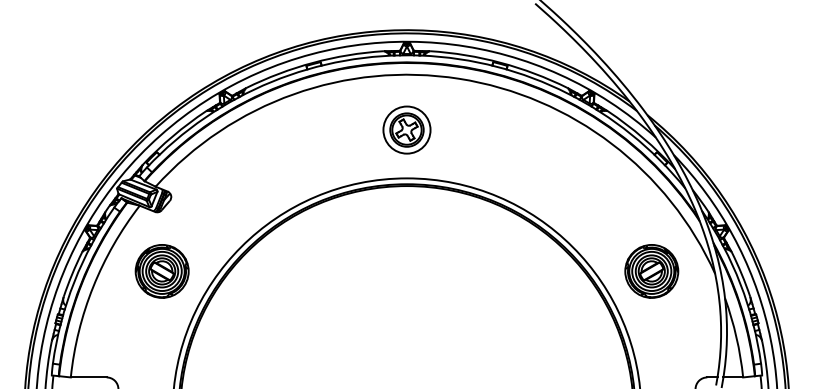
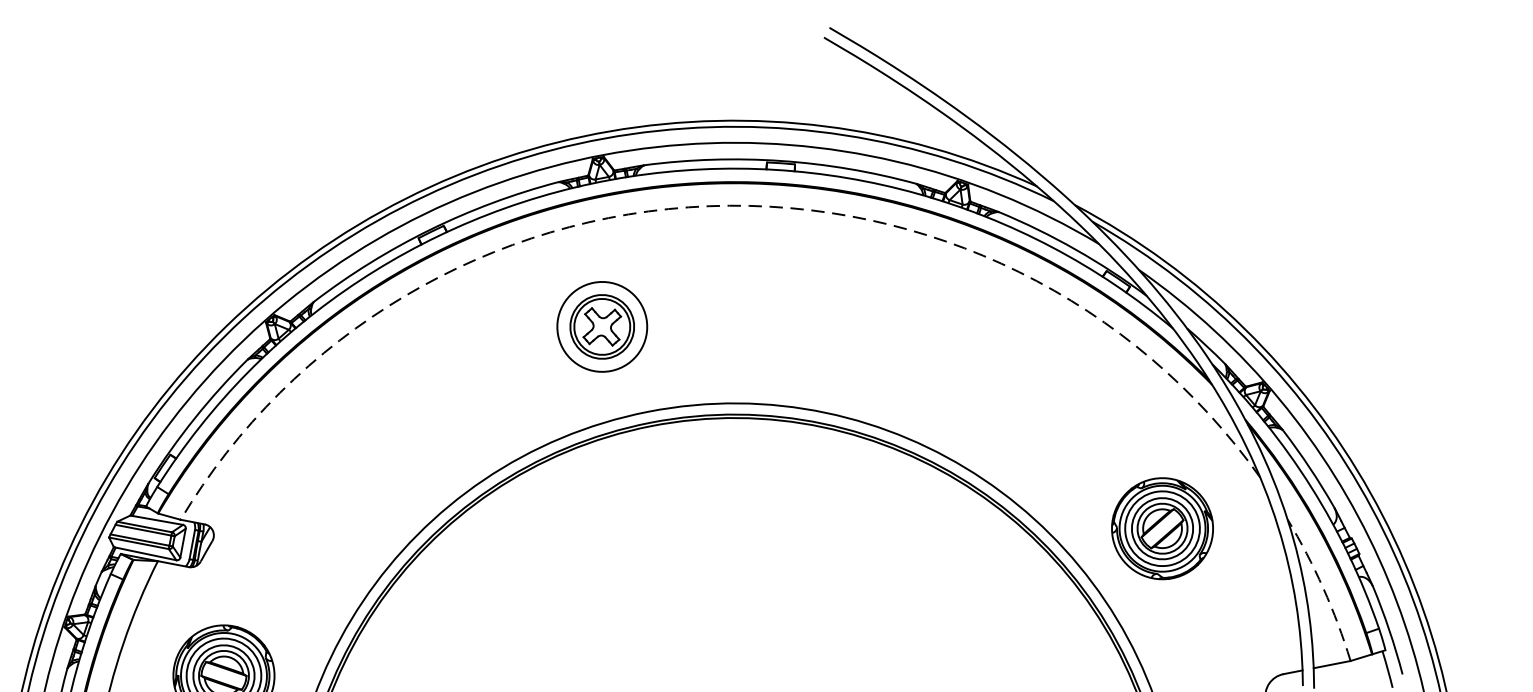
arc: (459, 78) -> (709, 205), solid -> dashed
part: (406, 129) -> (601, 325), moved
part: (651, 271) -> (1162, 528), moved
arc: (736, 337) -> (1323, 588), solid -> dashed

